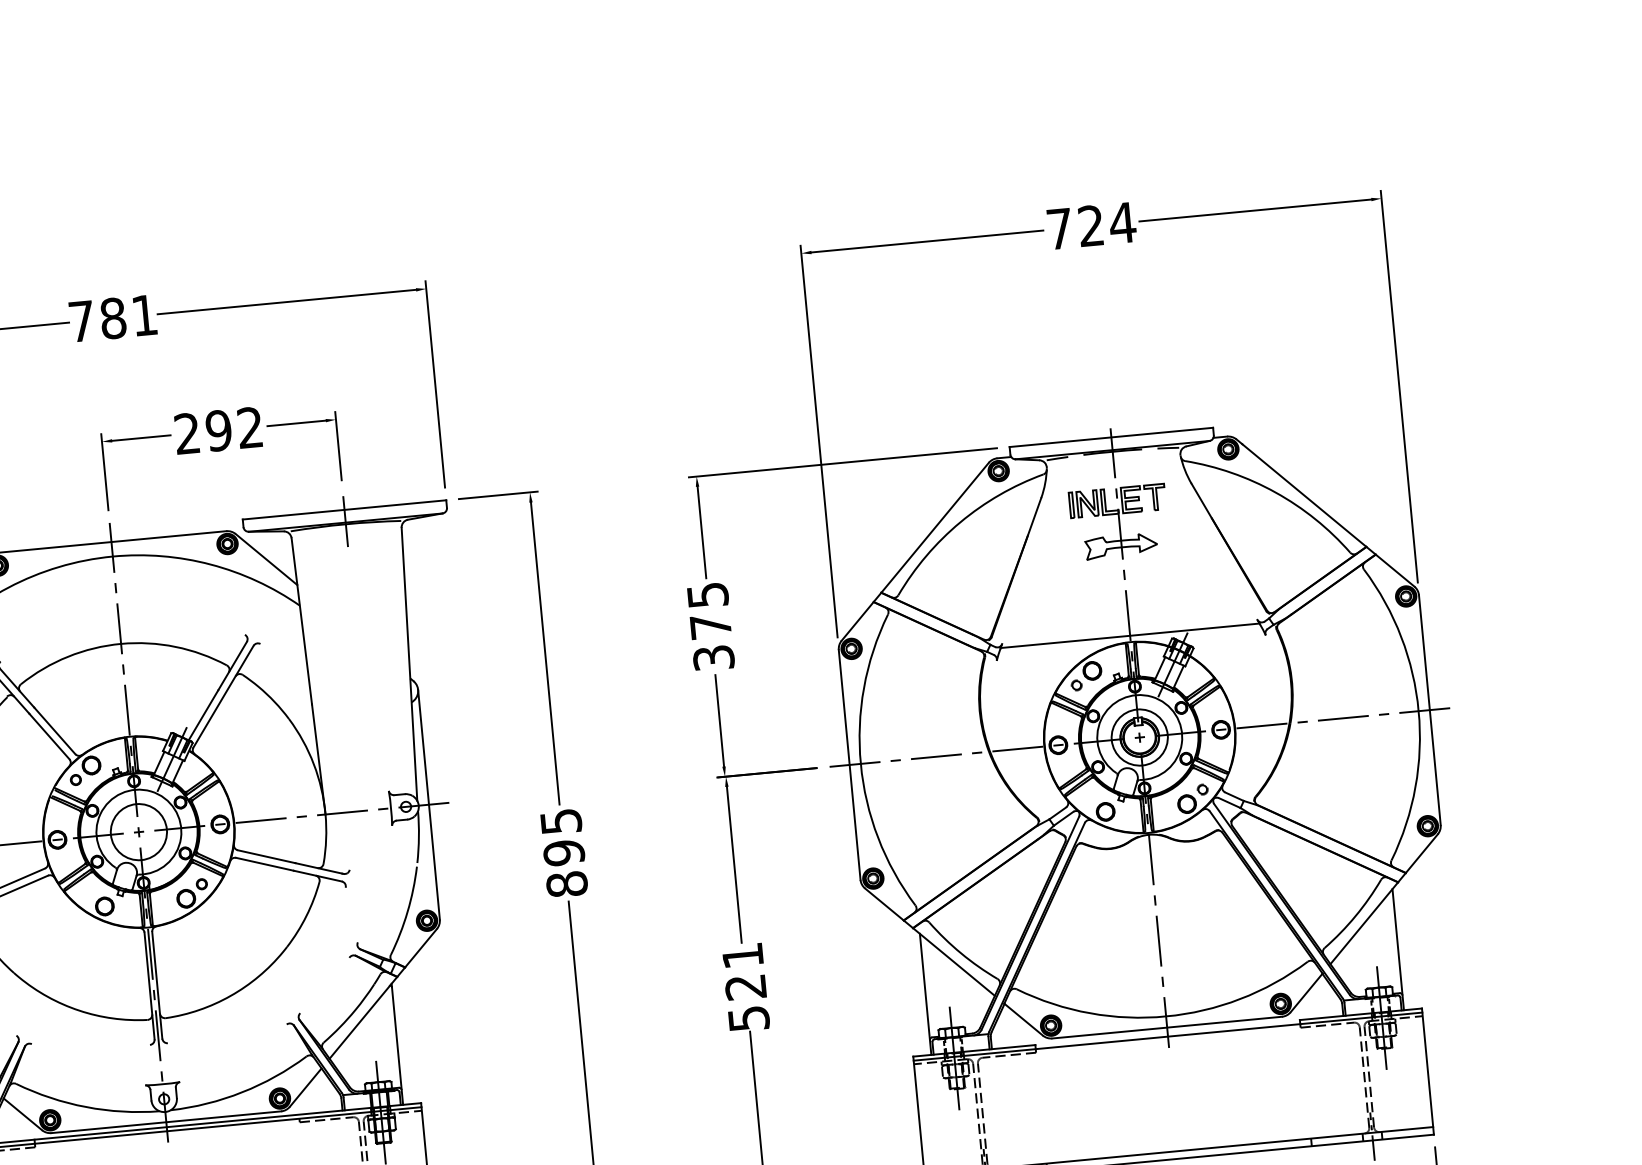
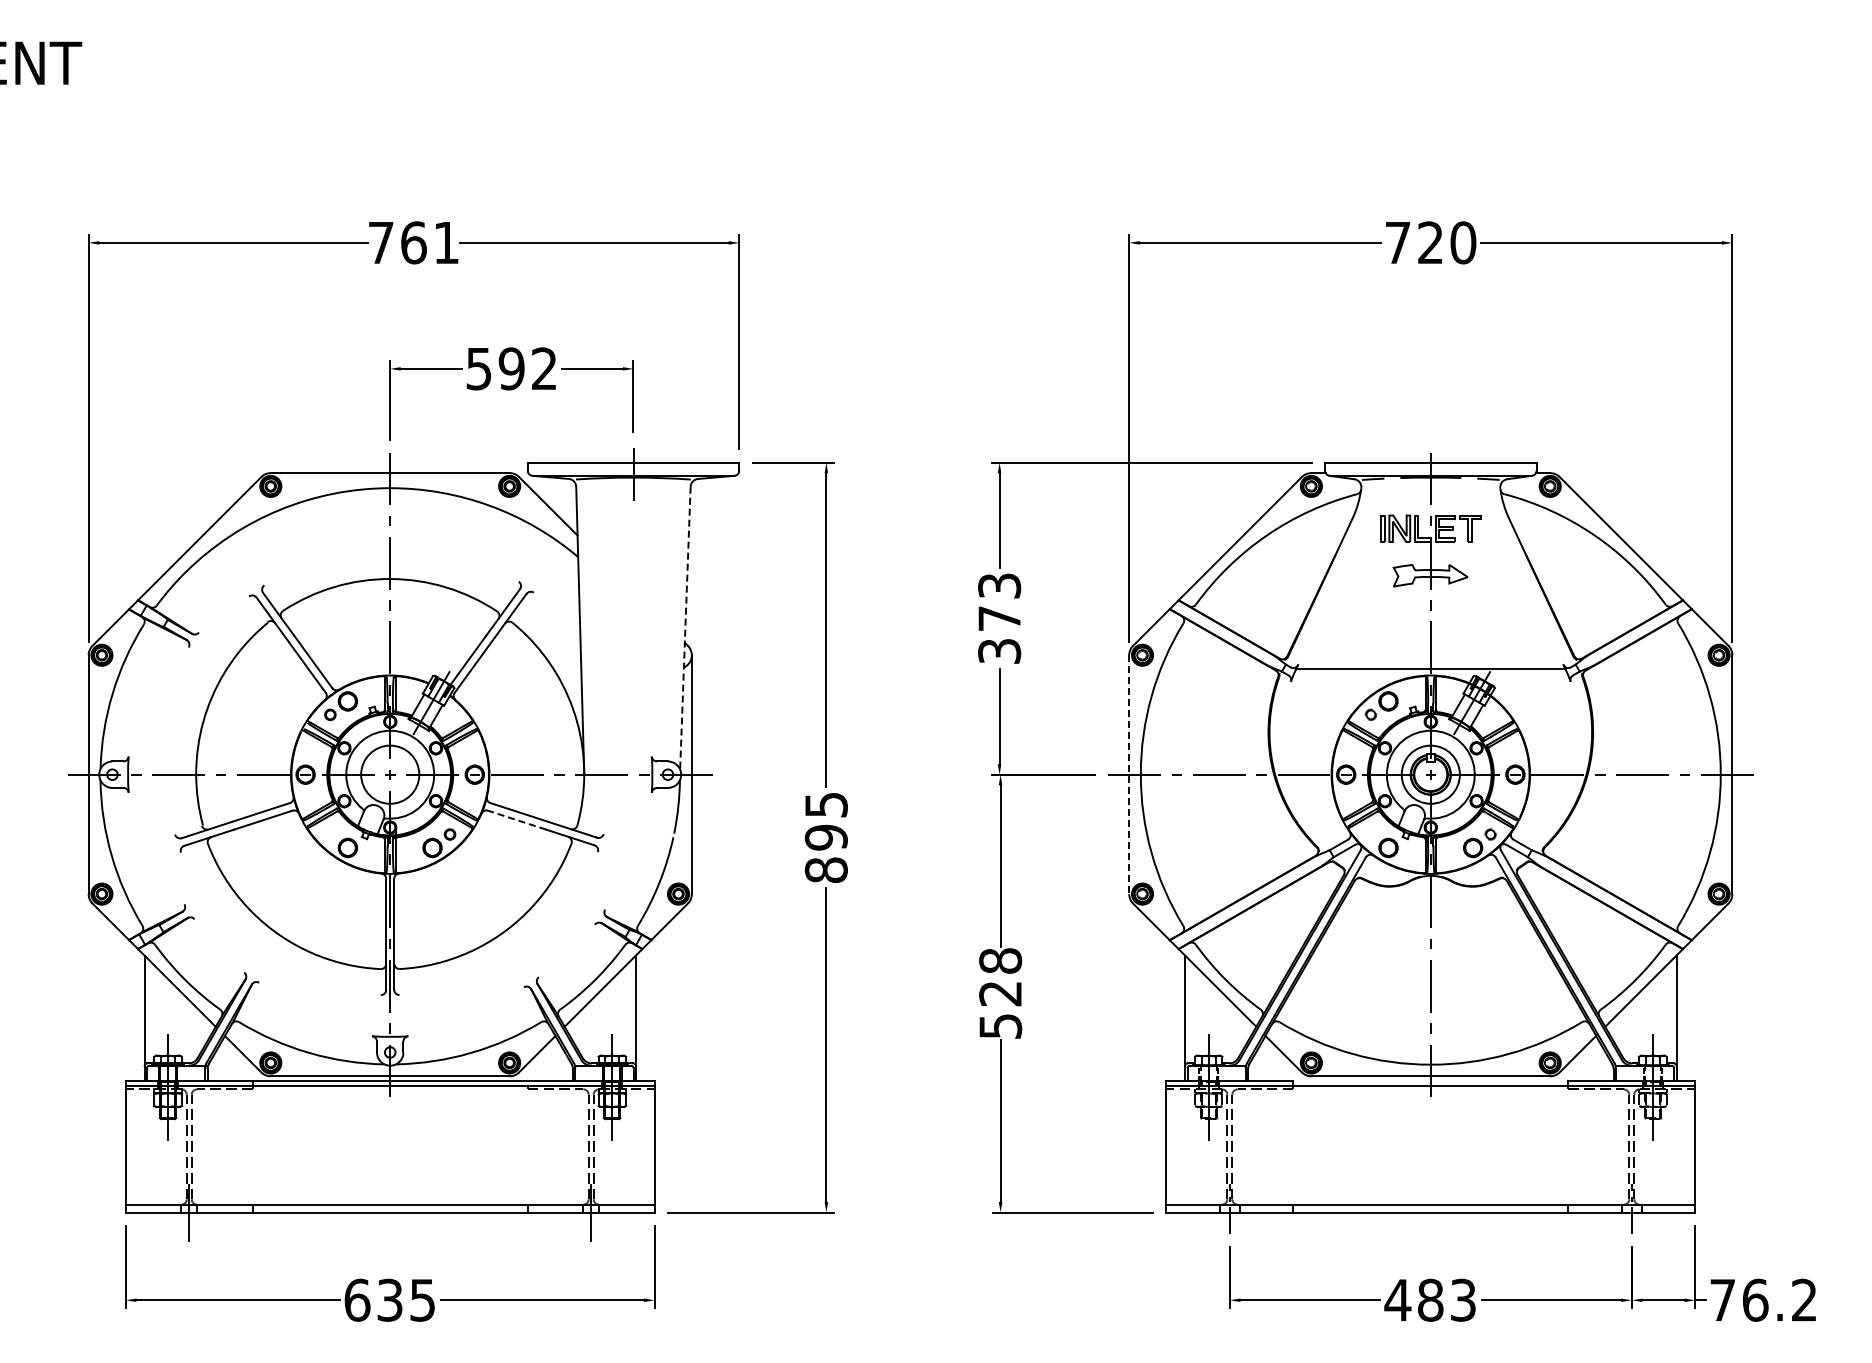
text: (1121, 222) -> (1462, 242), 724 -> 720
text: (112, 318) -> (413, 242), 781 -> 761
text: (186, 433) -> (478, 368), 292 -> 592
text: (707, 594) -> (999, 585), 375 -> 373
line: (409, 664) -> (685, 628), solid -> dashed
line: (850, 765) -> (1129, 775), solid -> dashed
line: (265, 864) -> (517, 820), solid -> dashed
text: (742, 955) -> (1000, 960), 521 -> 528

